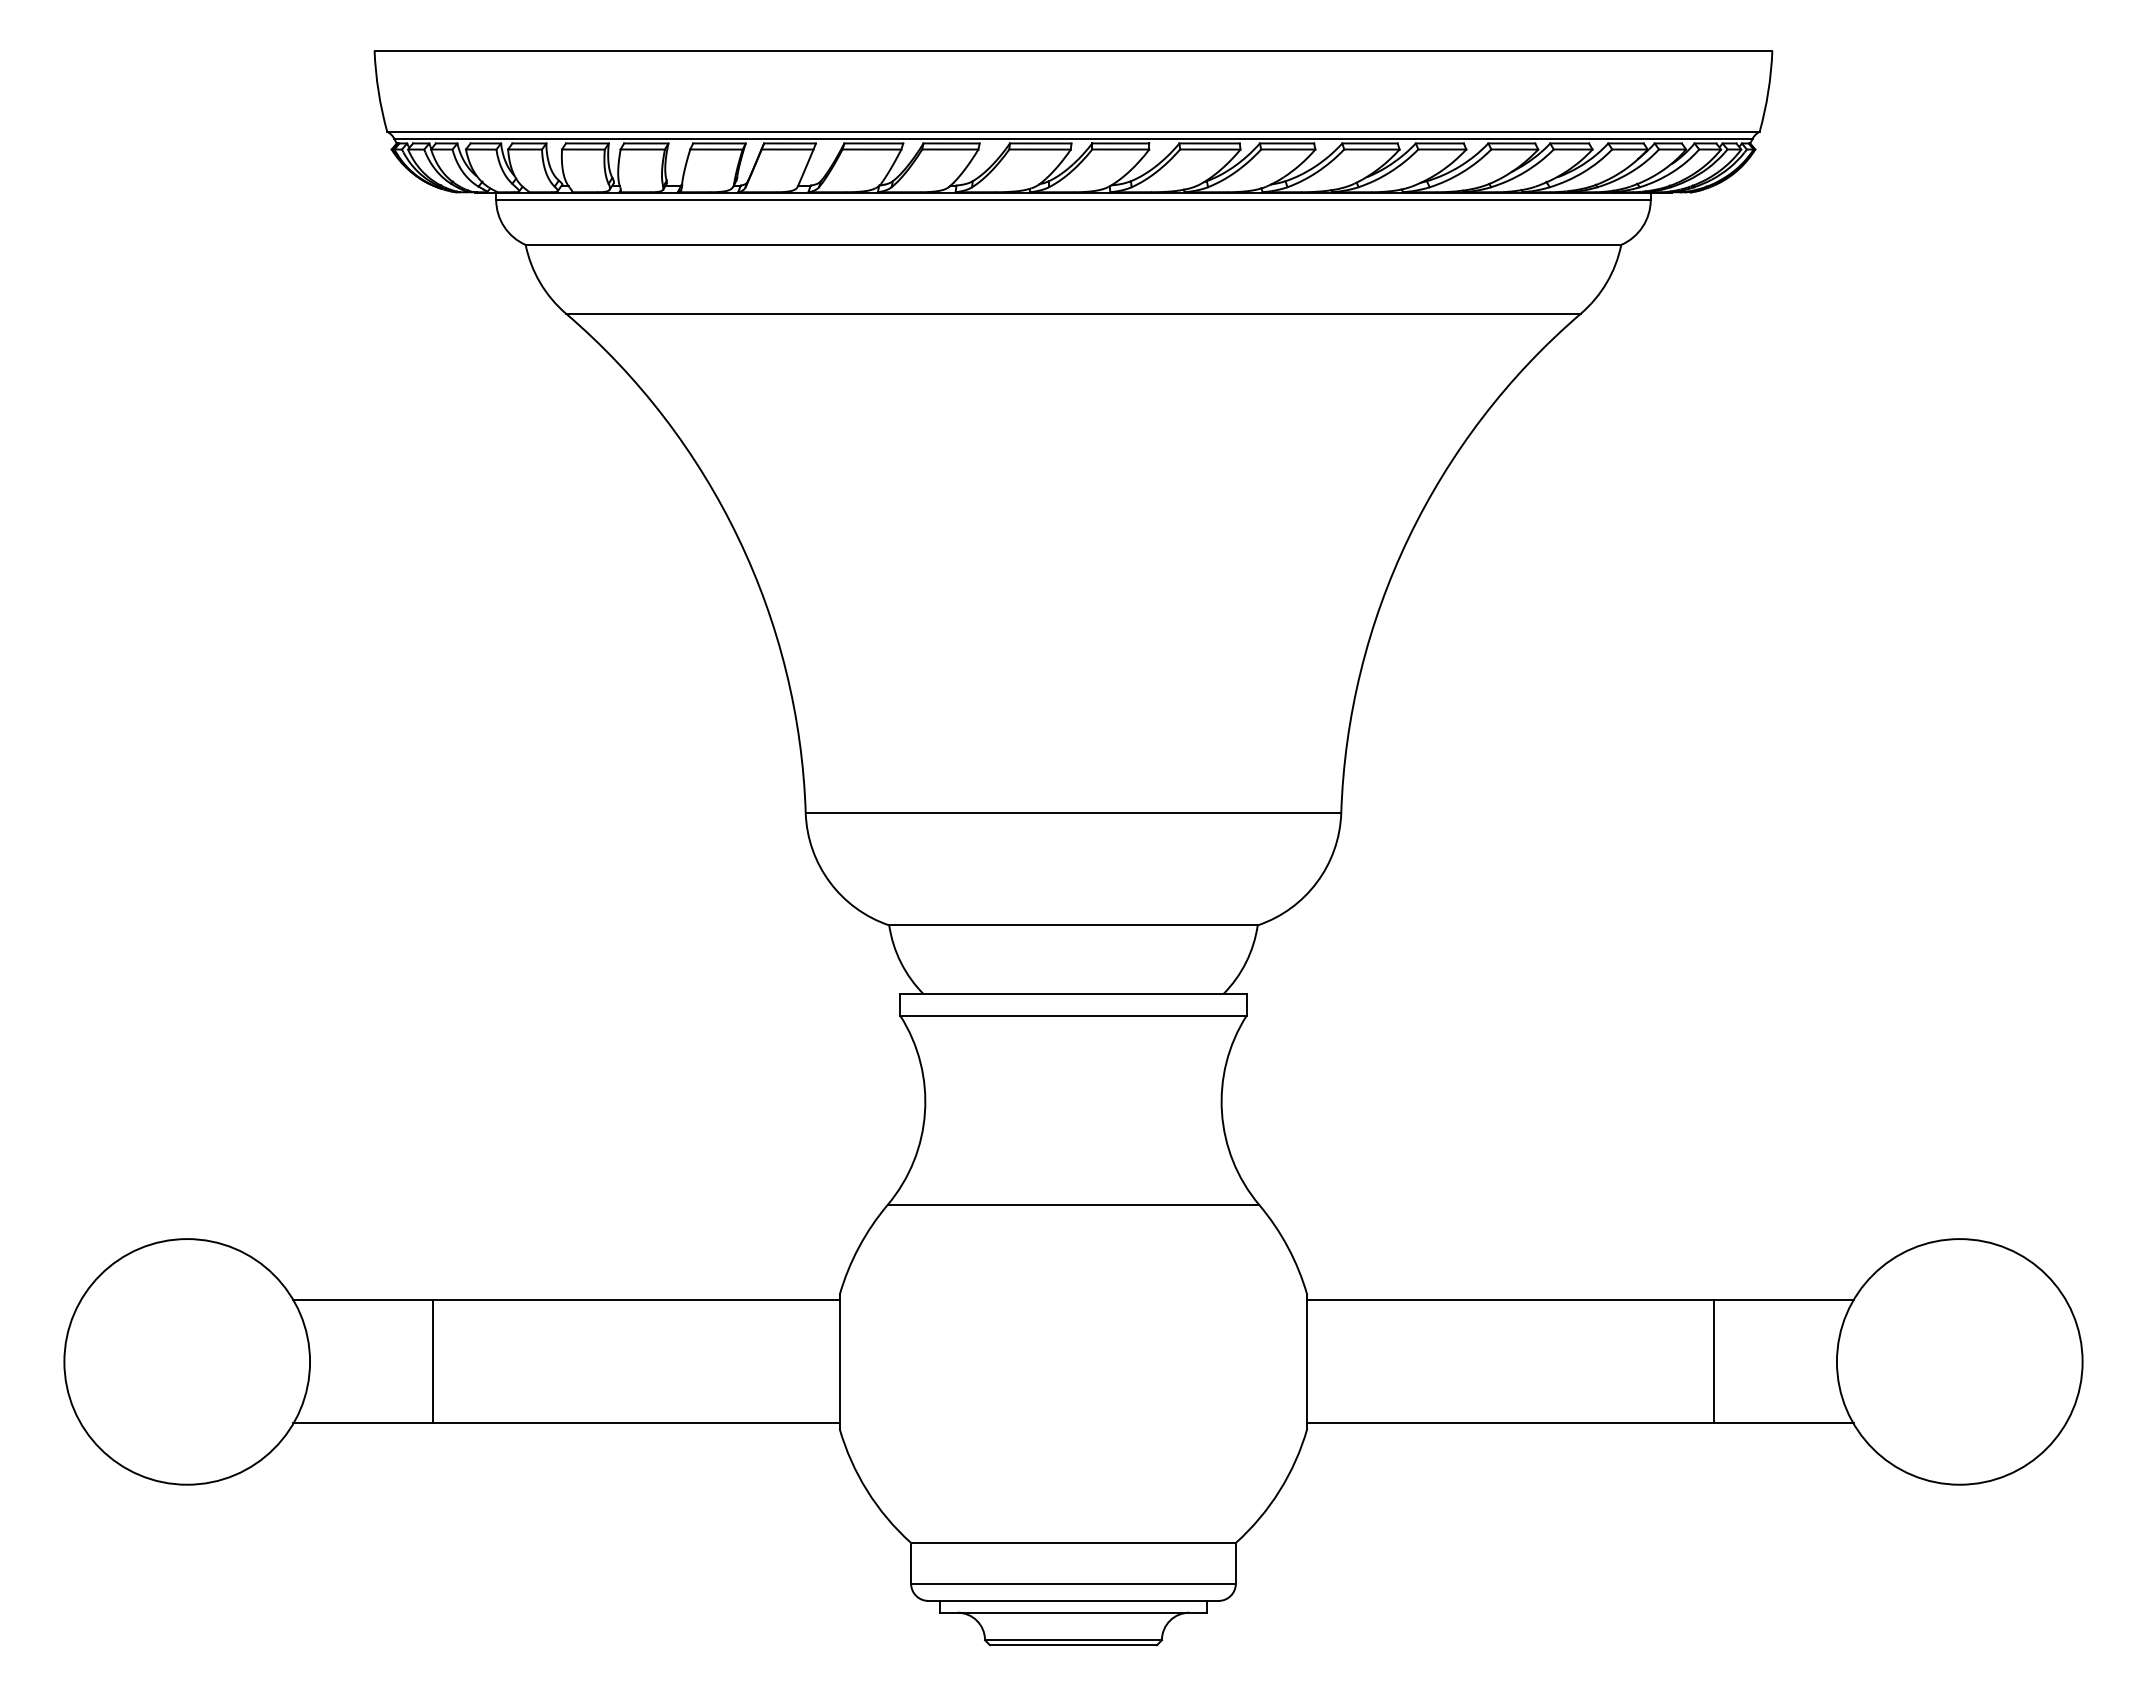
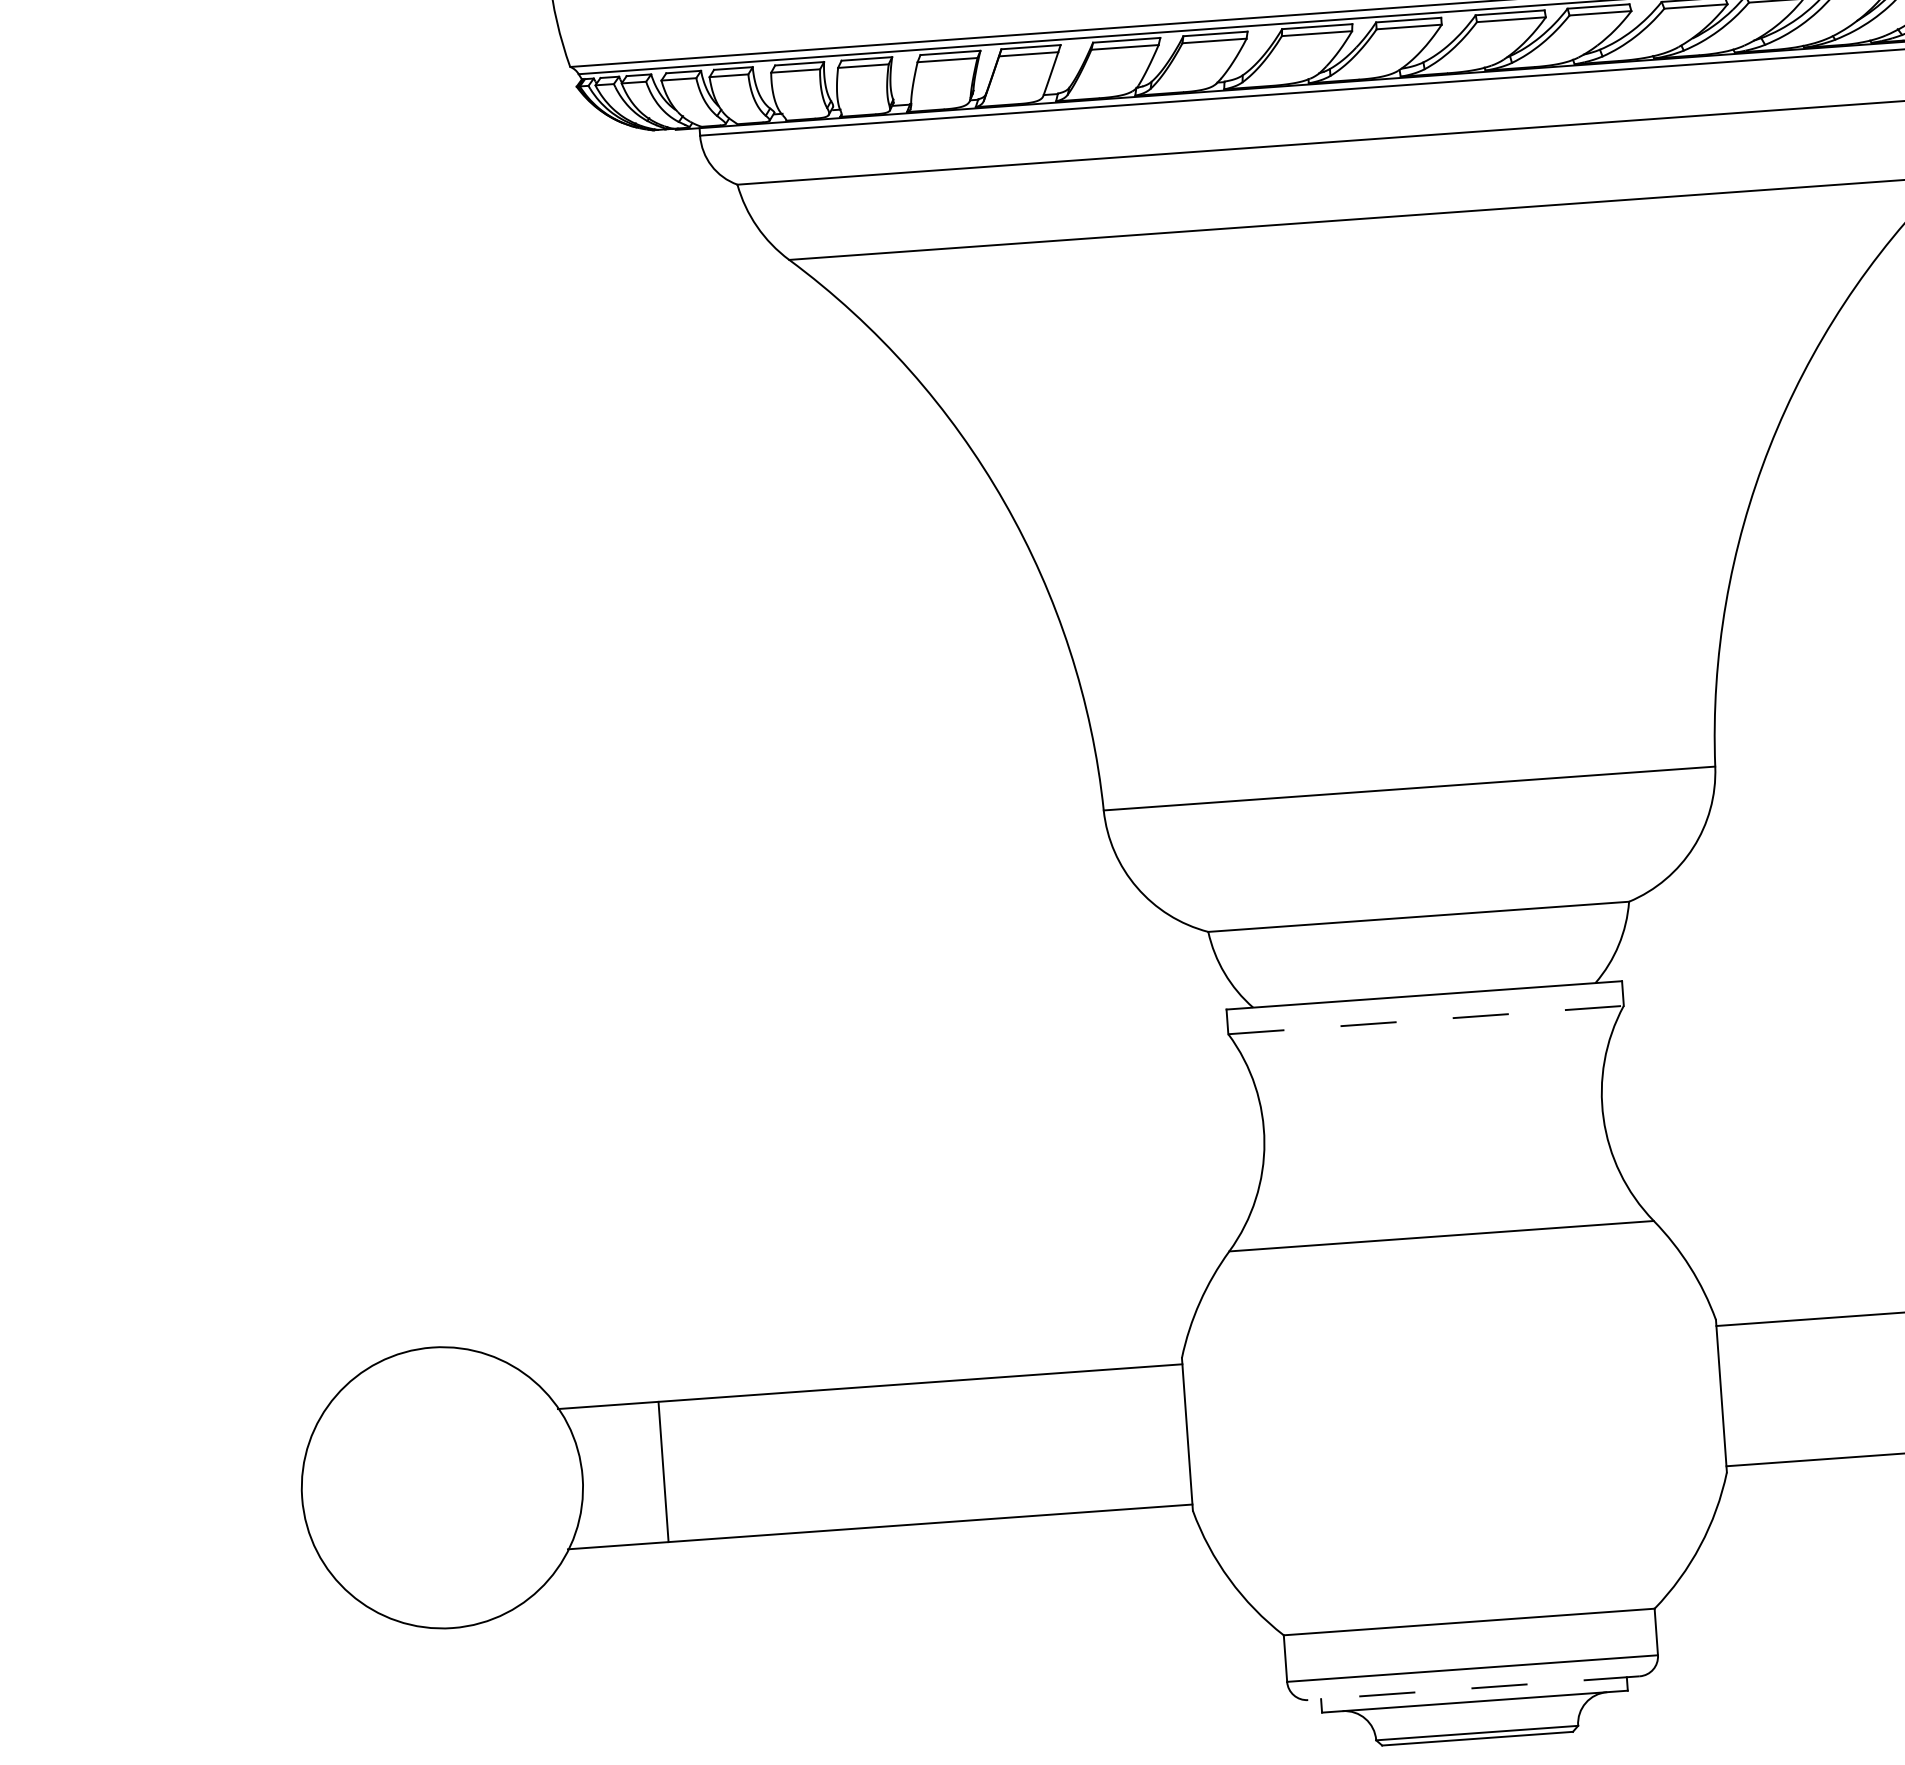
line: (1073, 1015) -> (1426, 1019), solid -> dashed
line: (432, 1361) -> (663, 1471), moved
line: (1072, 1600) -> (1472, 1687), solid -> dashed

